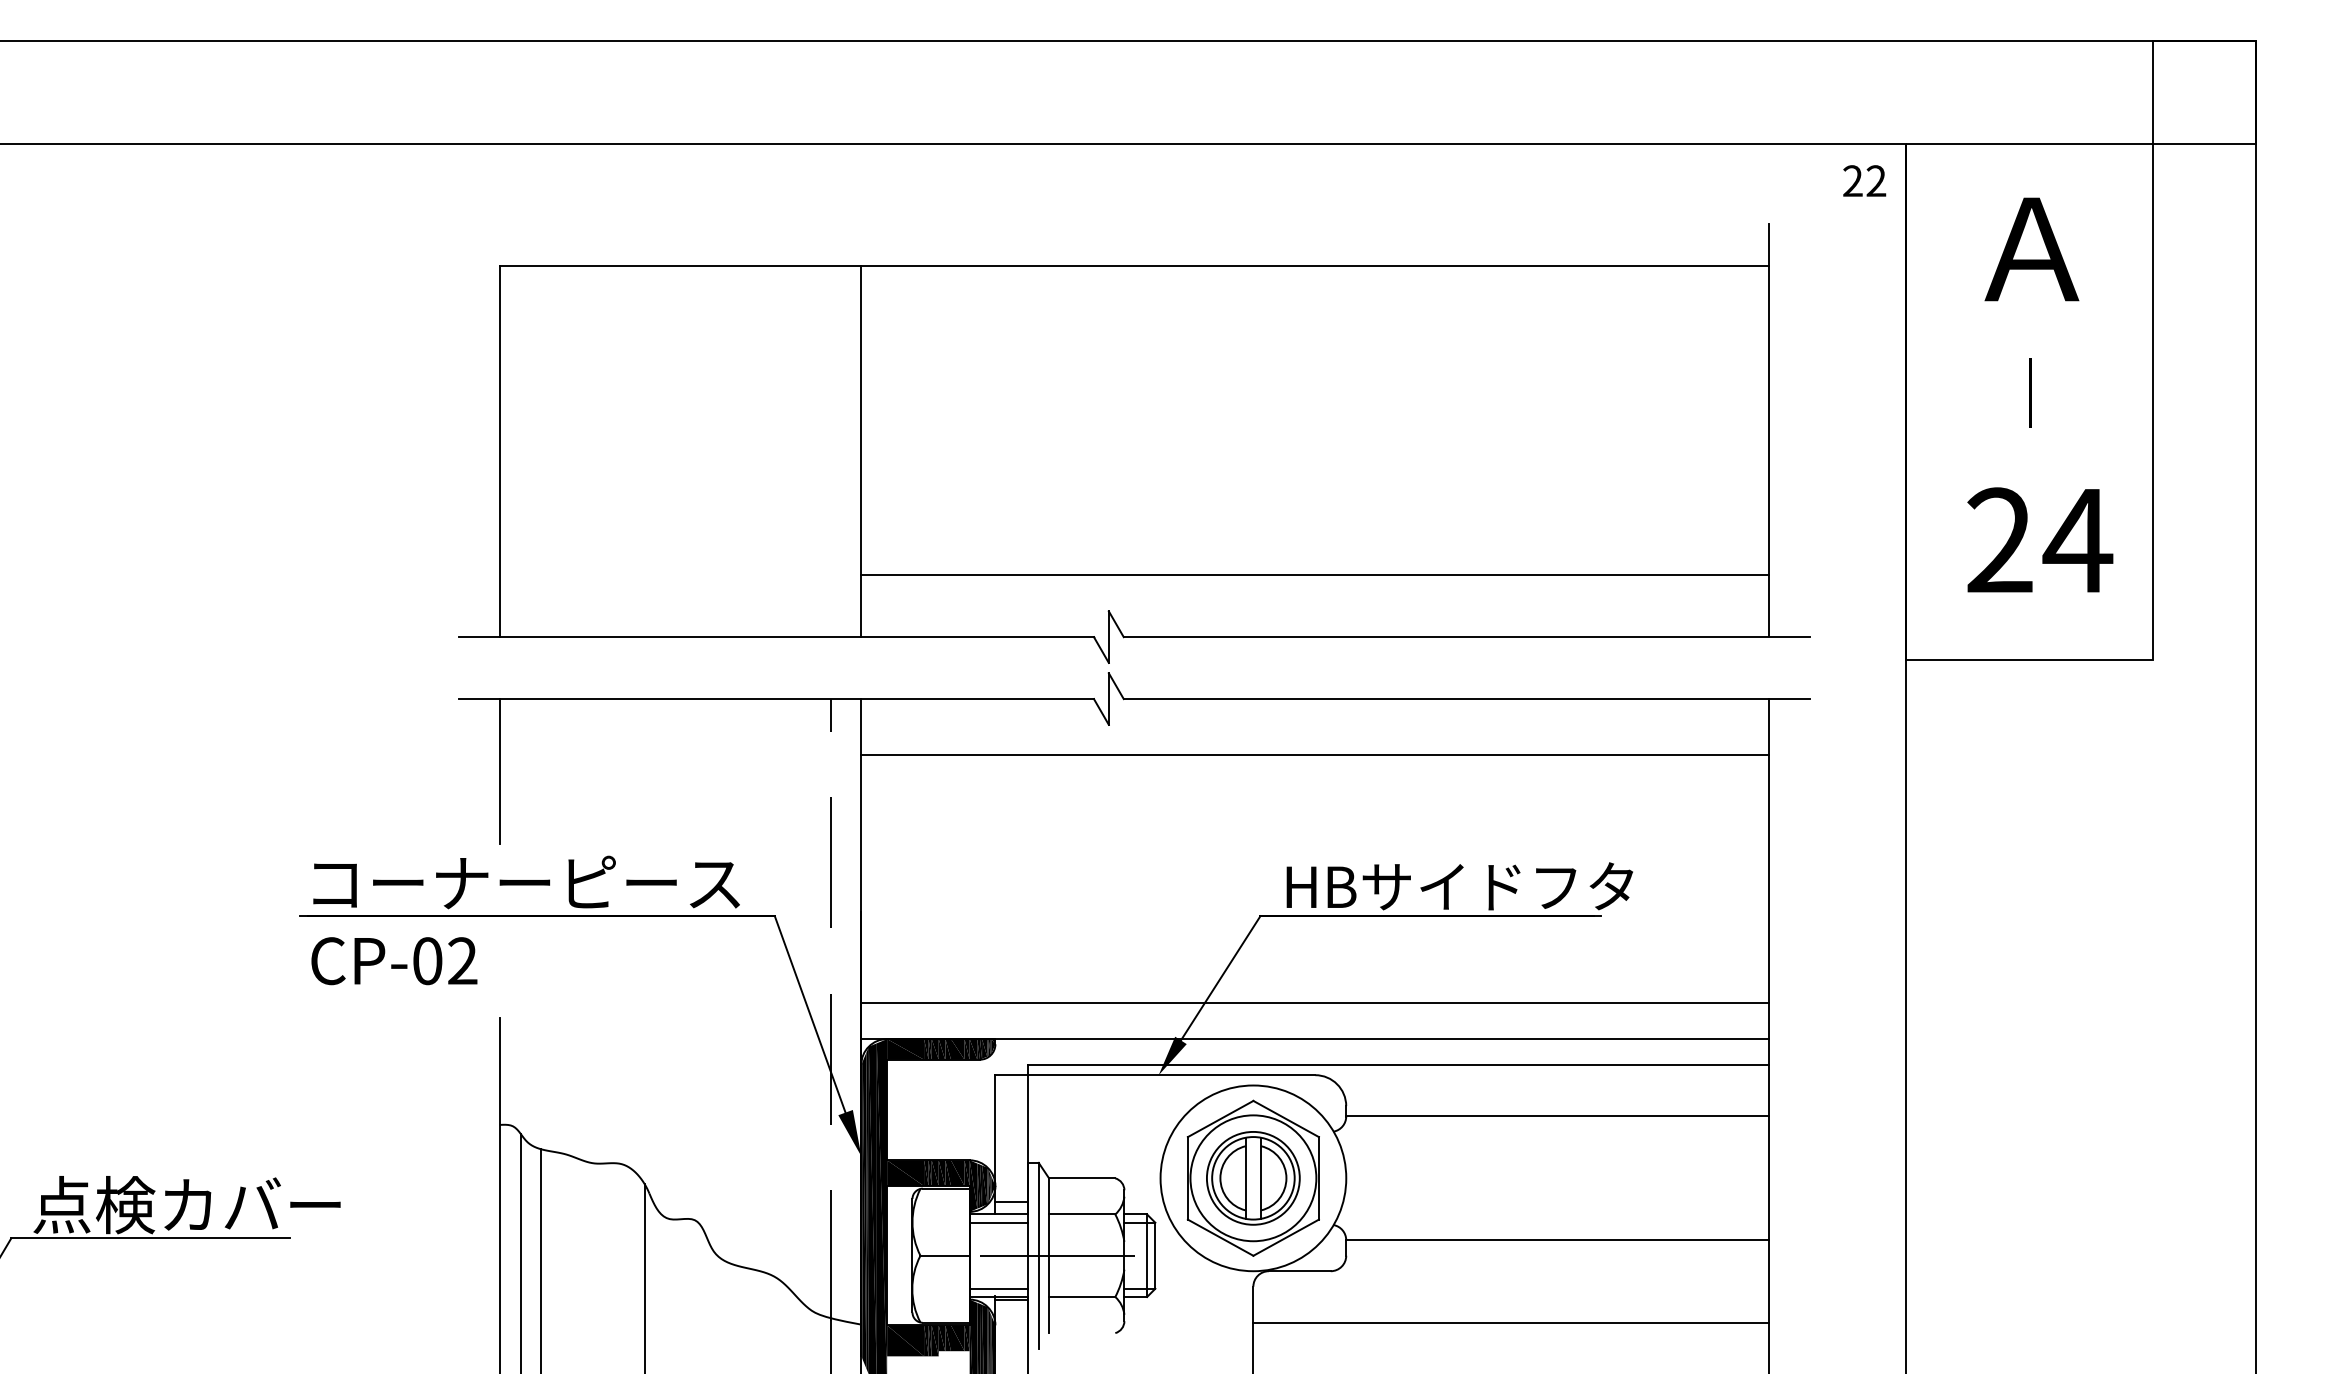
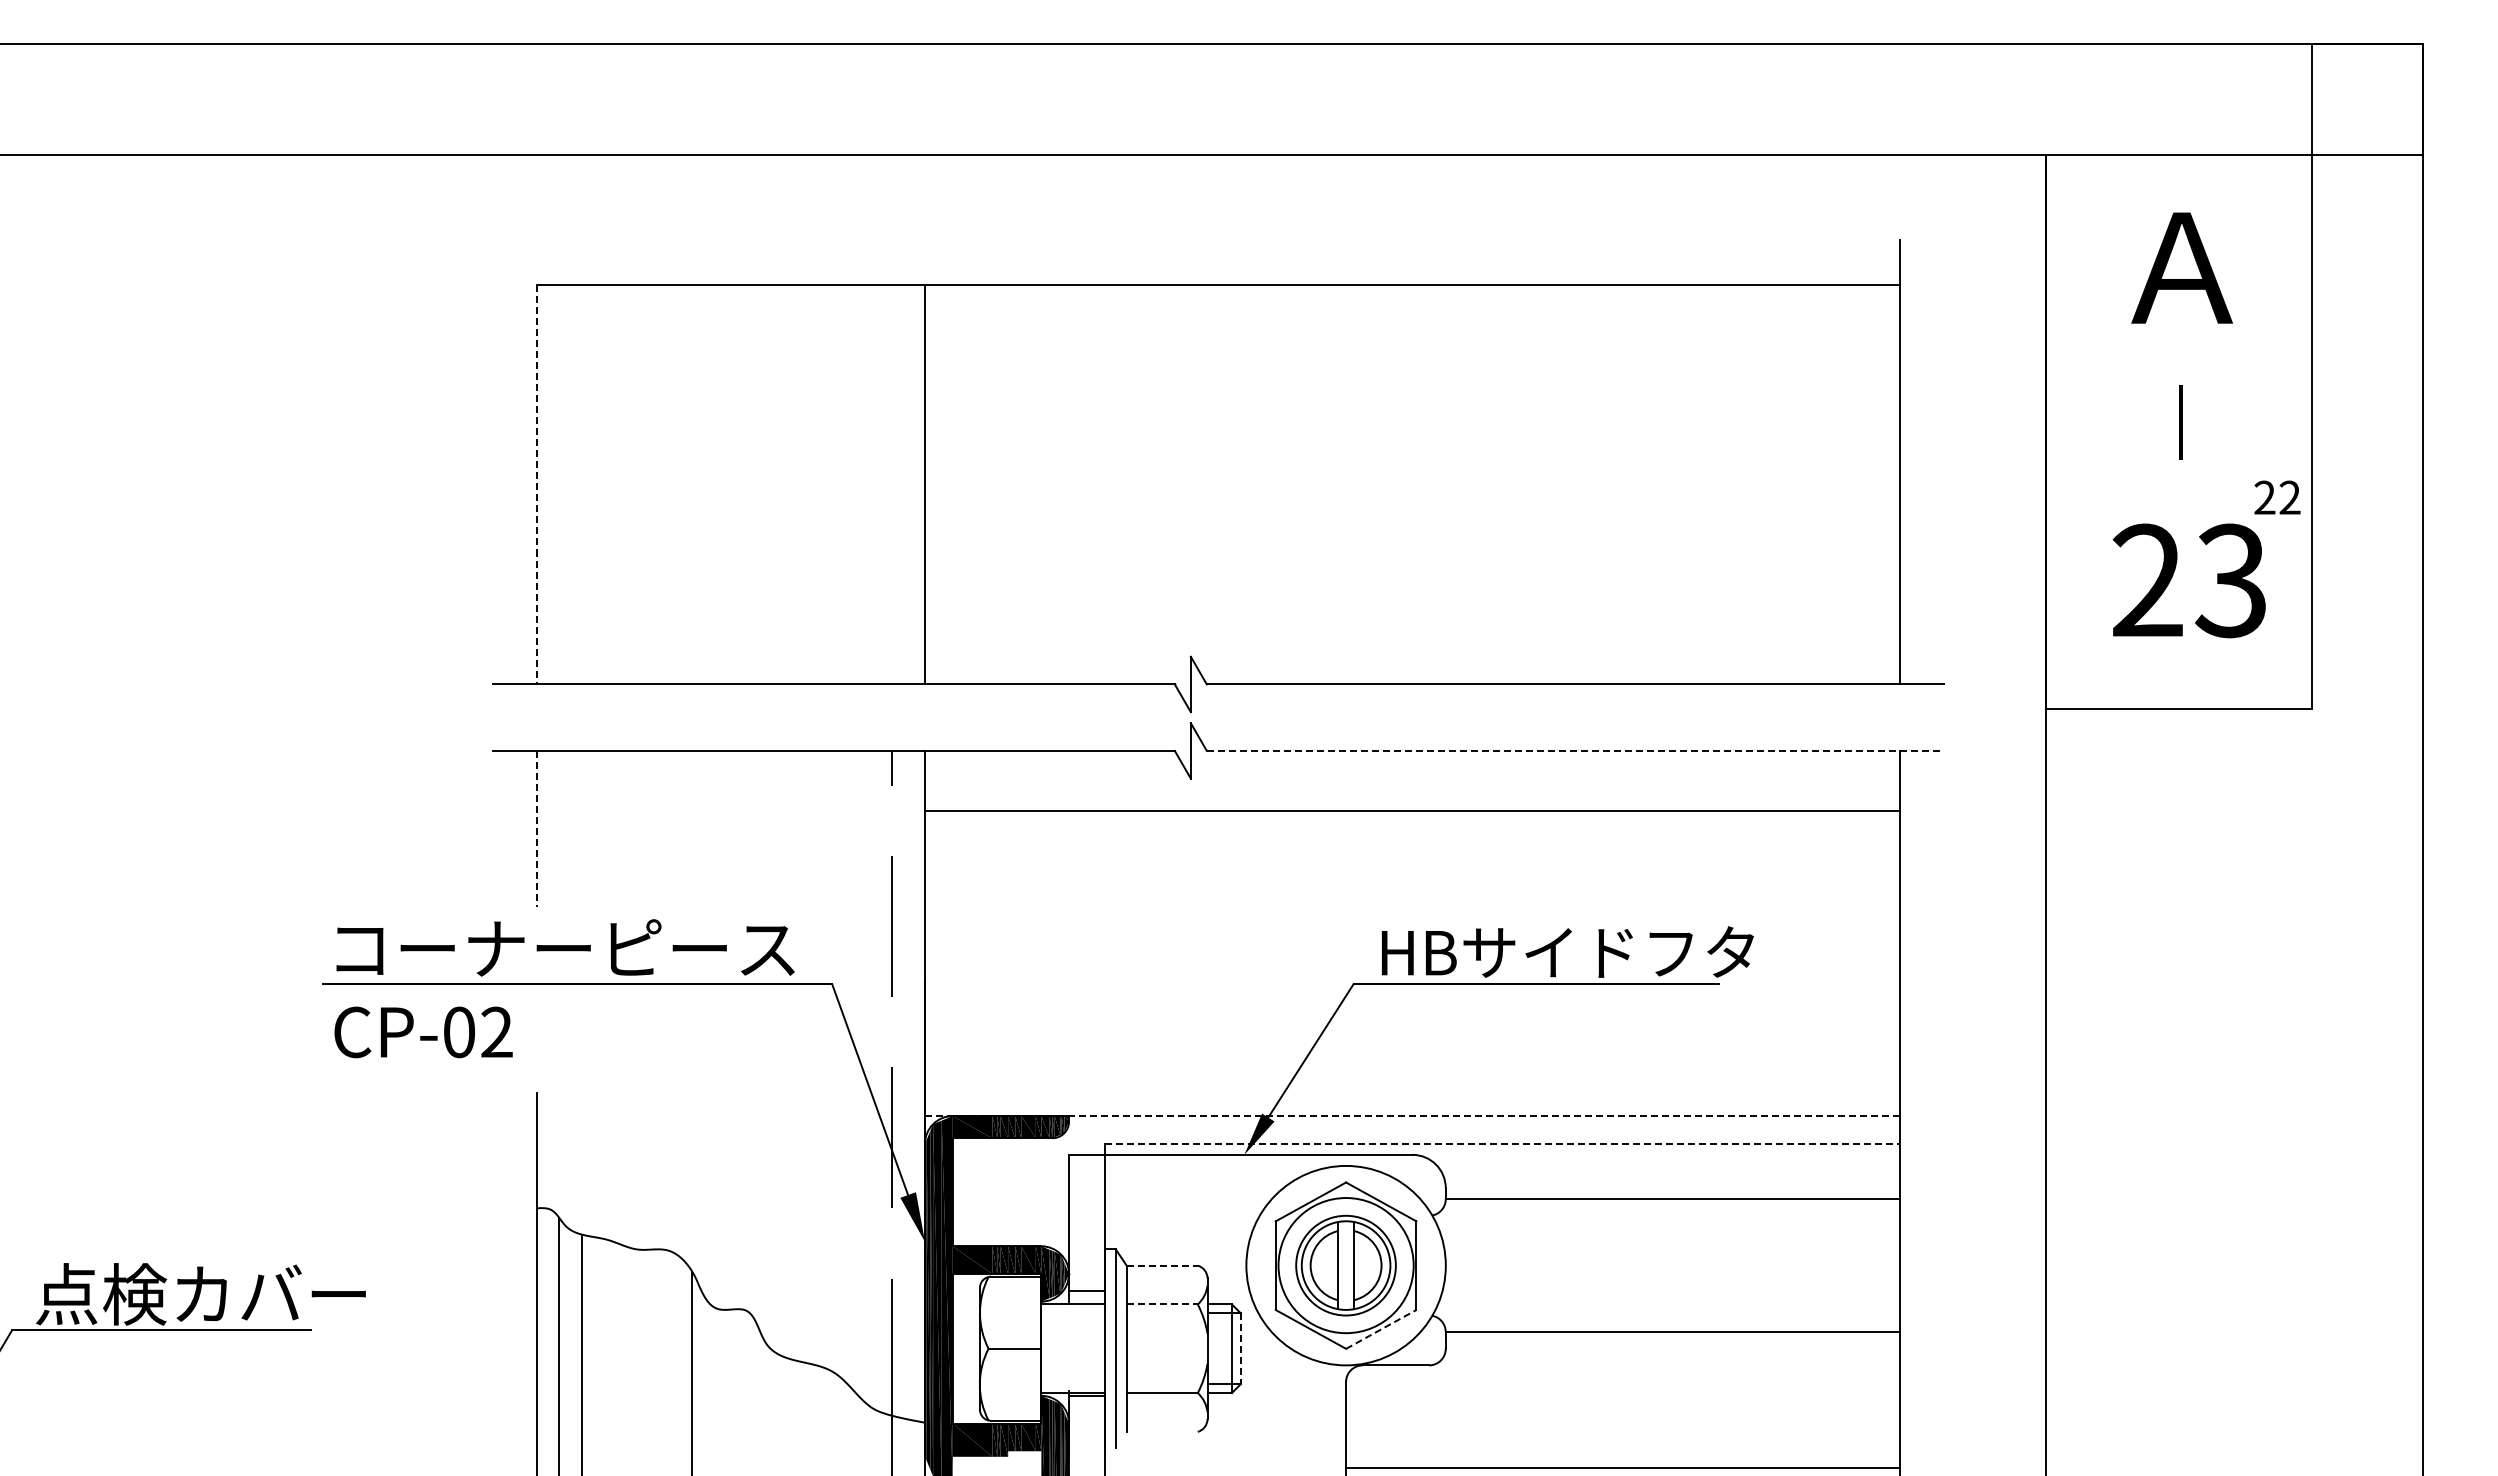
text: (1864, 180) -> (2277, 497), moved
line: (500, 451) -> (537, 485), solid -> dashed
text: (2077, 540) -> (2231, 580), 24 -> 23
line: (1315, 574) -> (1412, 617), removed
line: (1467, 698) -> (1575, 750), solid -> dashed
line: (500, 771) -> (537, 828), solid -> dashed
line: (1315, 1003) -> (1412, 1077), removed
line: (1315, 1039) -> (1412, 1116), solid -> dashed
line: (1399, 1064) -> (1502, 1143), solid -> dashed
line: (1082, 1178) -> (1162, 1265), solid -> dashed
line: (1082, 1214) -> (1162, 1304), solid -> dashed
line: (998, 1222) -> (1072, 1313), removed
line: (1286, 1237) -> (1381, 1329), solid -> dashed
line: (1057, 1255) -> (1135, 1348), removed
line: (1155, 1256) -> (1240, 1349), solid -> dashed
line: (998, 1289) -> (1072, 1384), removed
line: (1510, 1322) -> (1622, 1467), moved

